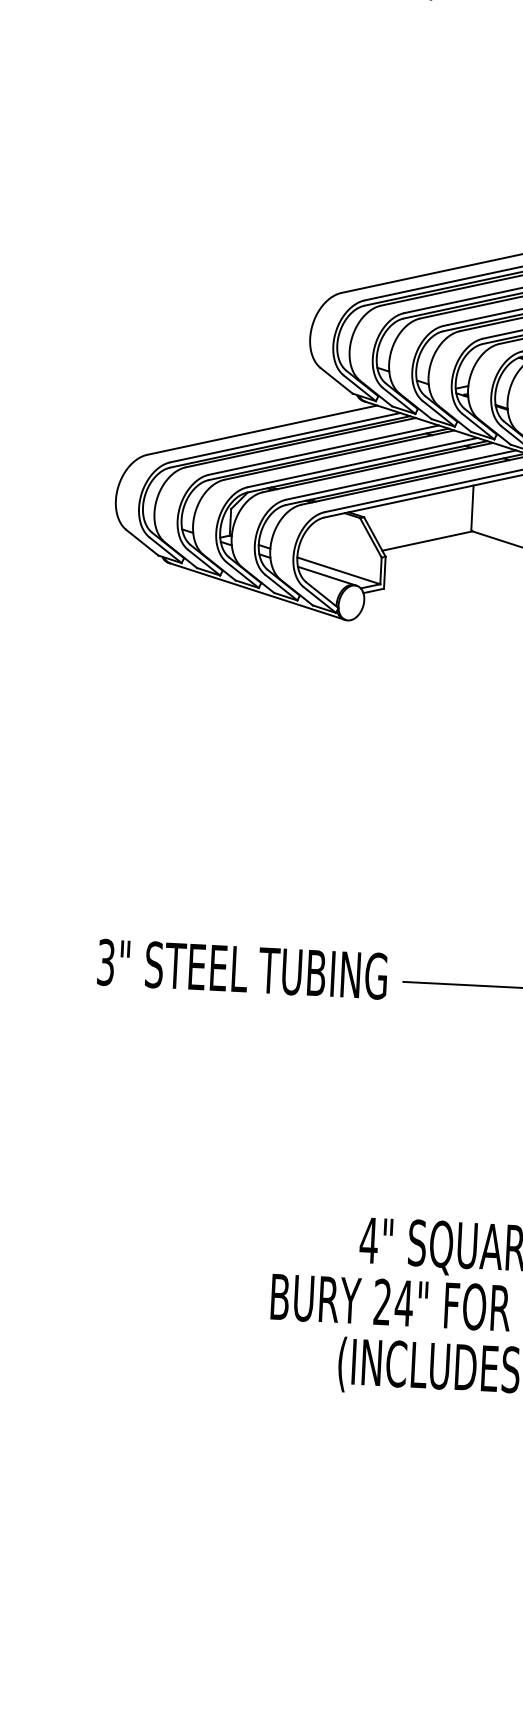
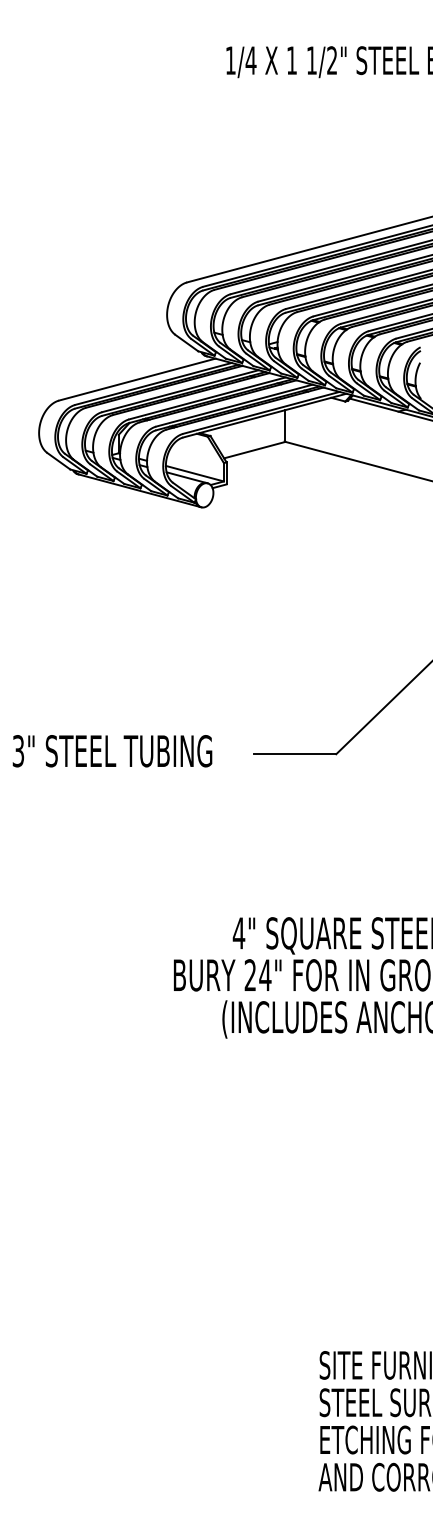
text: (242, 969) -> (112, 751), moved

